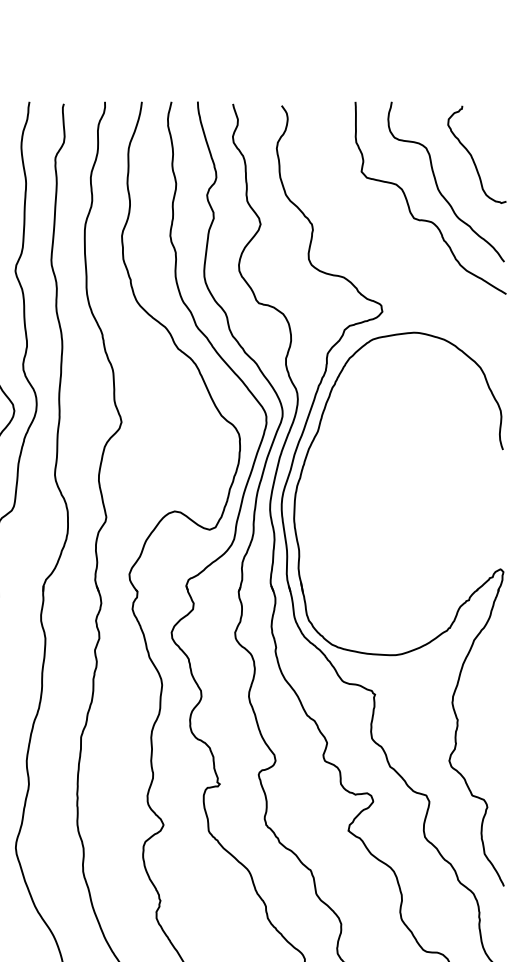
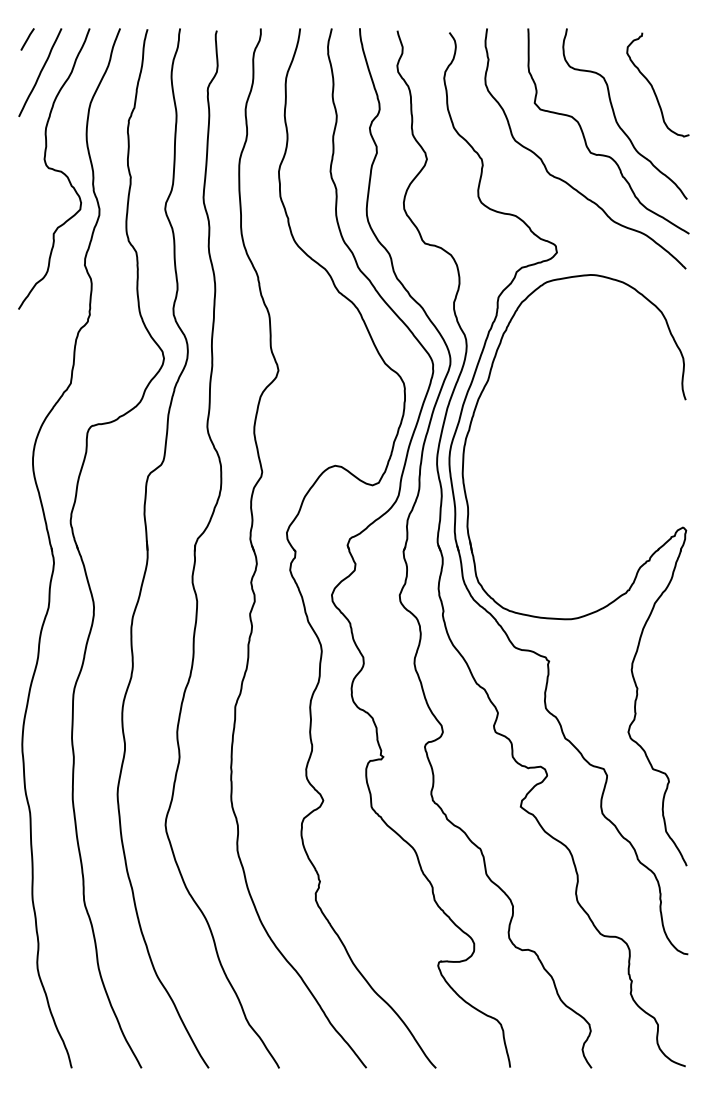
curve: (391, 245) -> (566, 181), added

